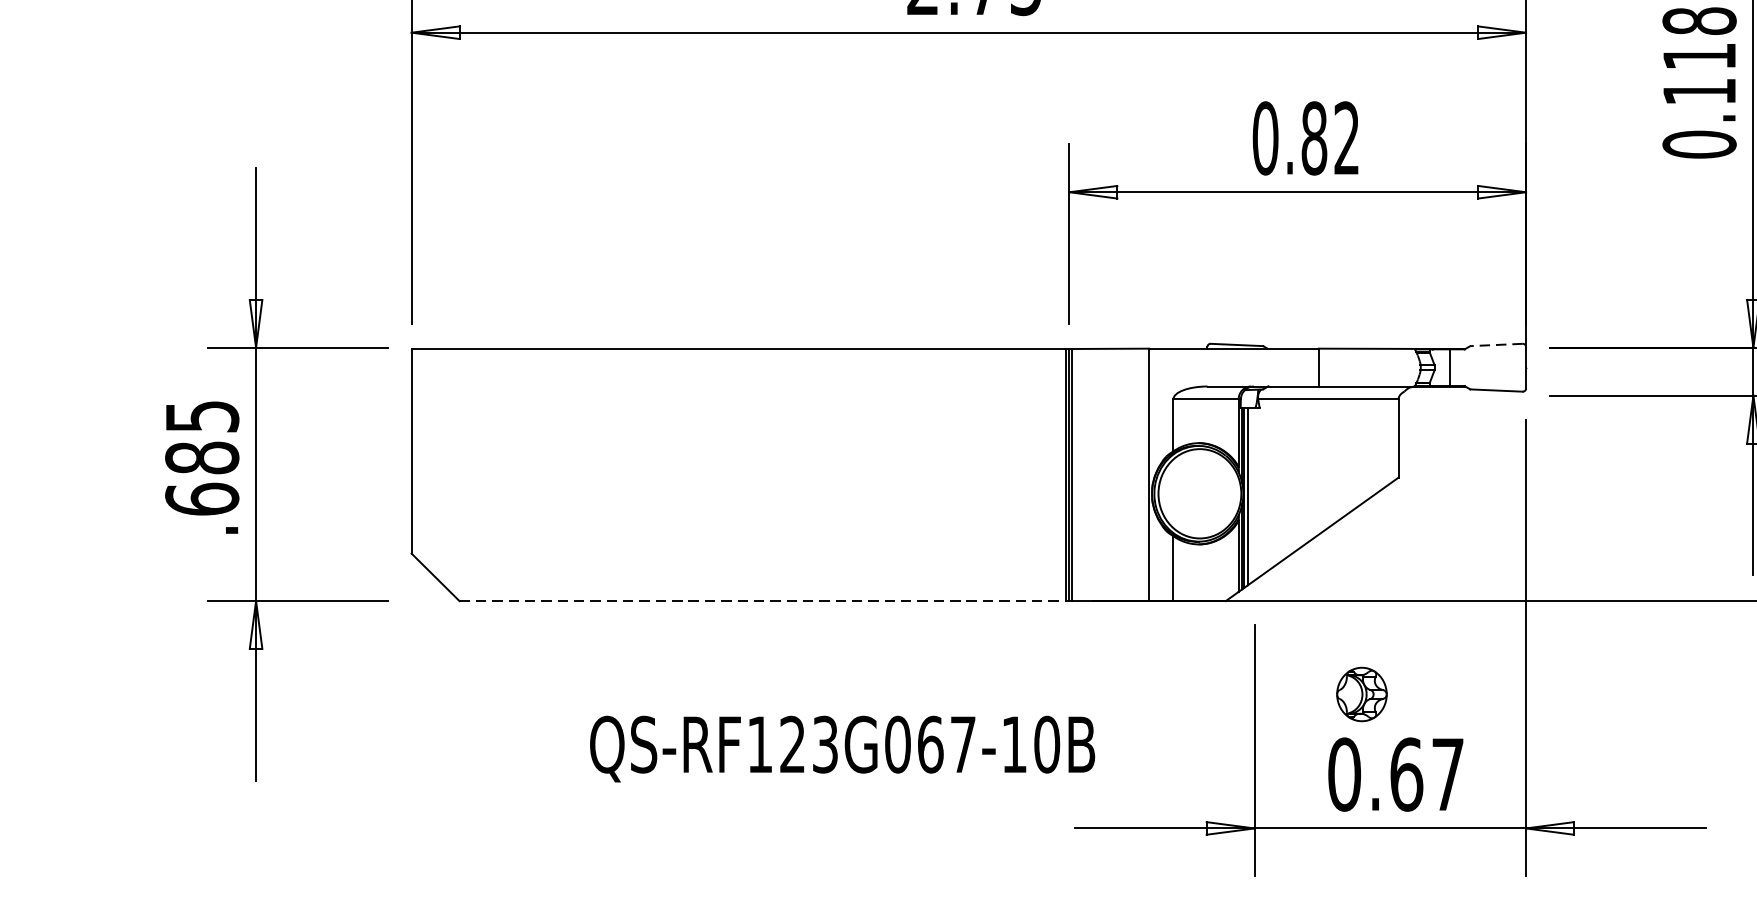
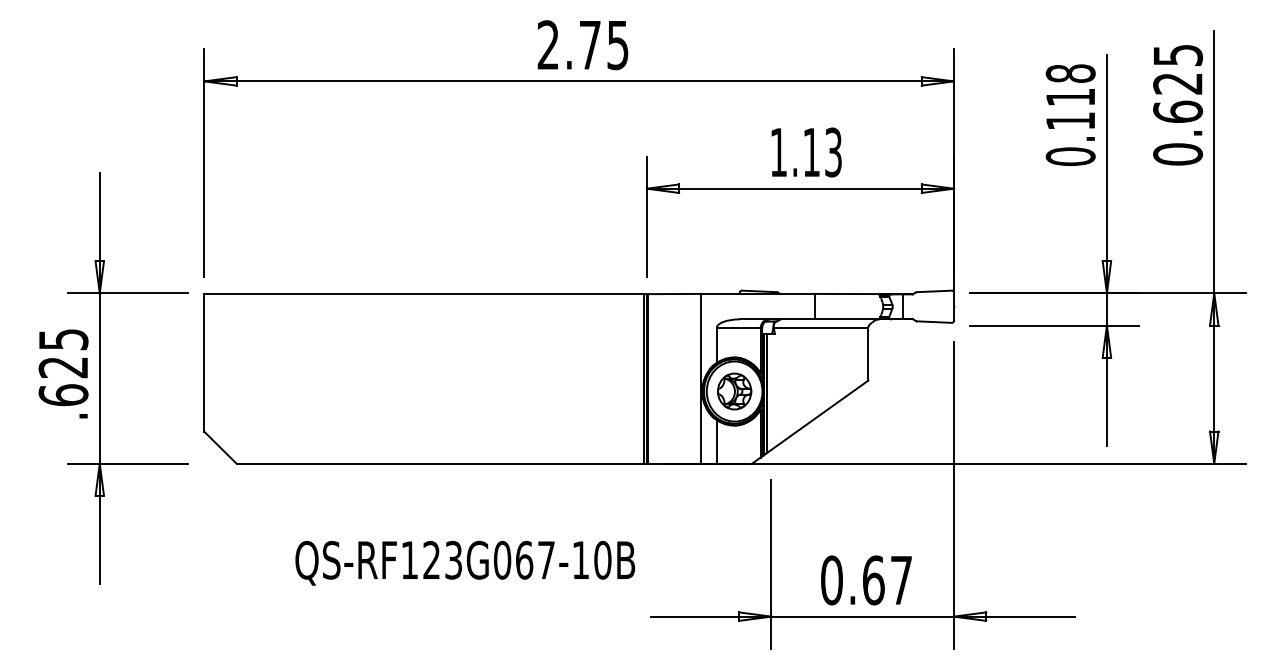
text: (1305, 138) -> (805, 152), 0.82 -> 1.13
line: (1497, 345) -> (934, 291), dashed -> solid
text: (202, 458) -> (63, 367), .685 -> .625
line: (762, 600) -> (440, 463), dashed -> solid
part: (1361, 694) -> (734, 391), moved
text: (842, 747) -> (465, 562), moved

